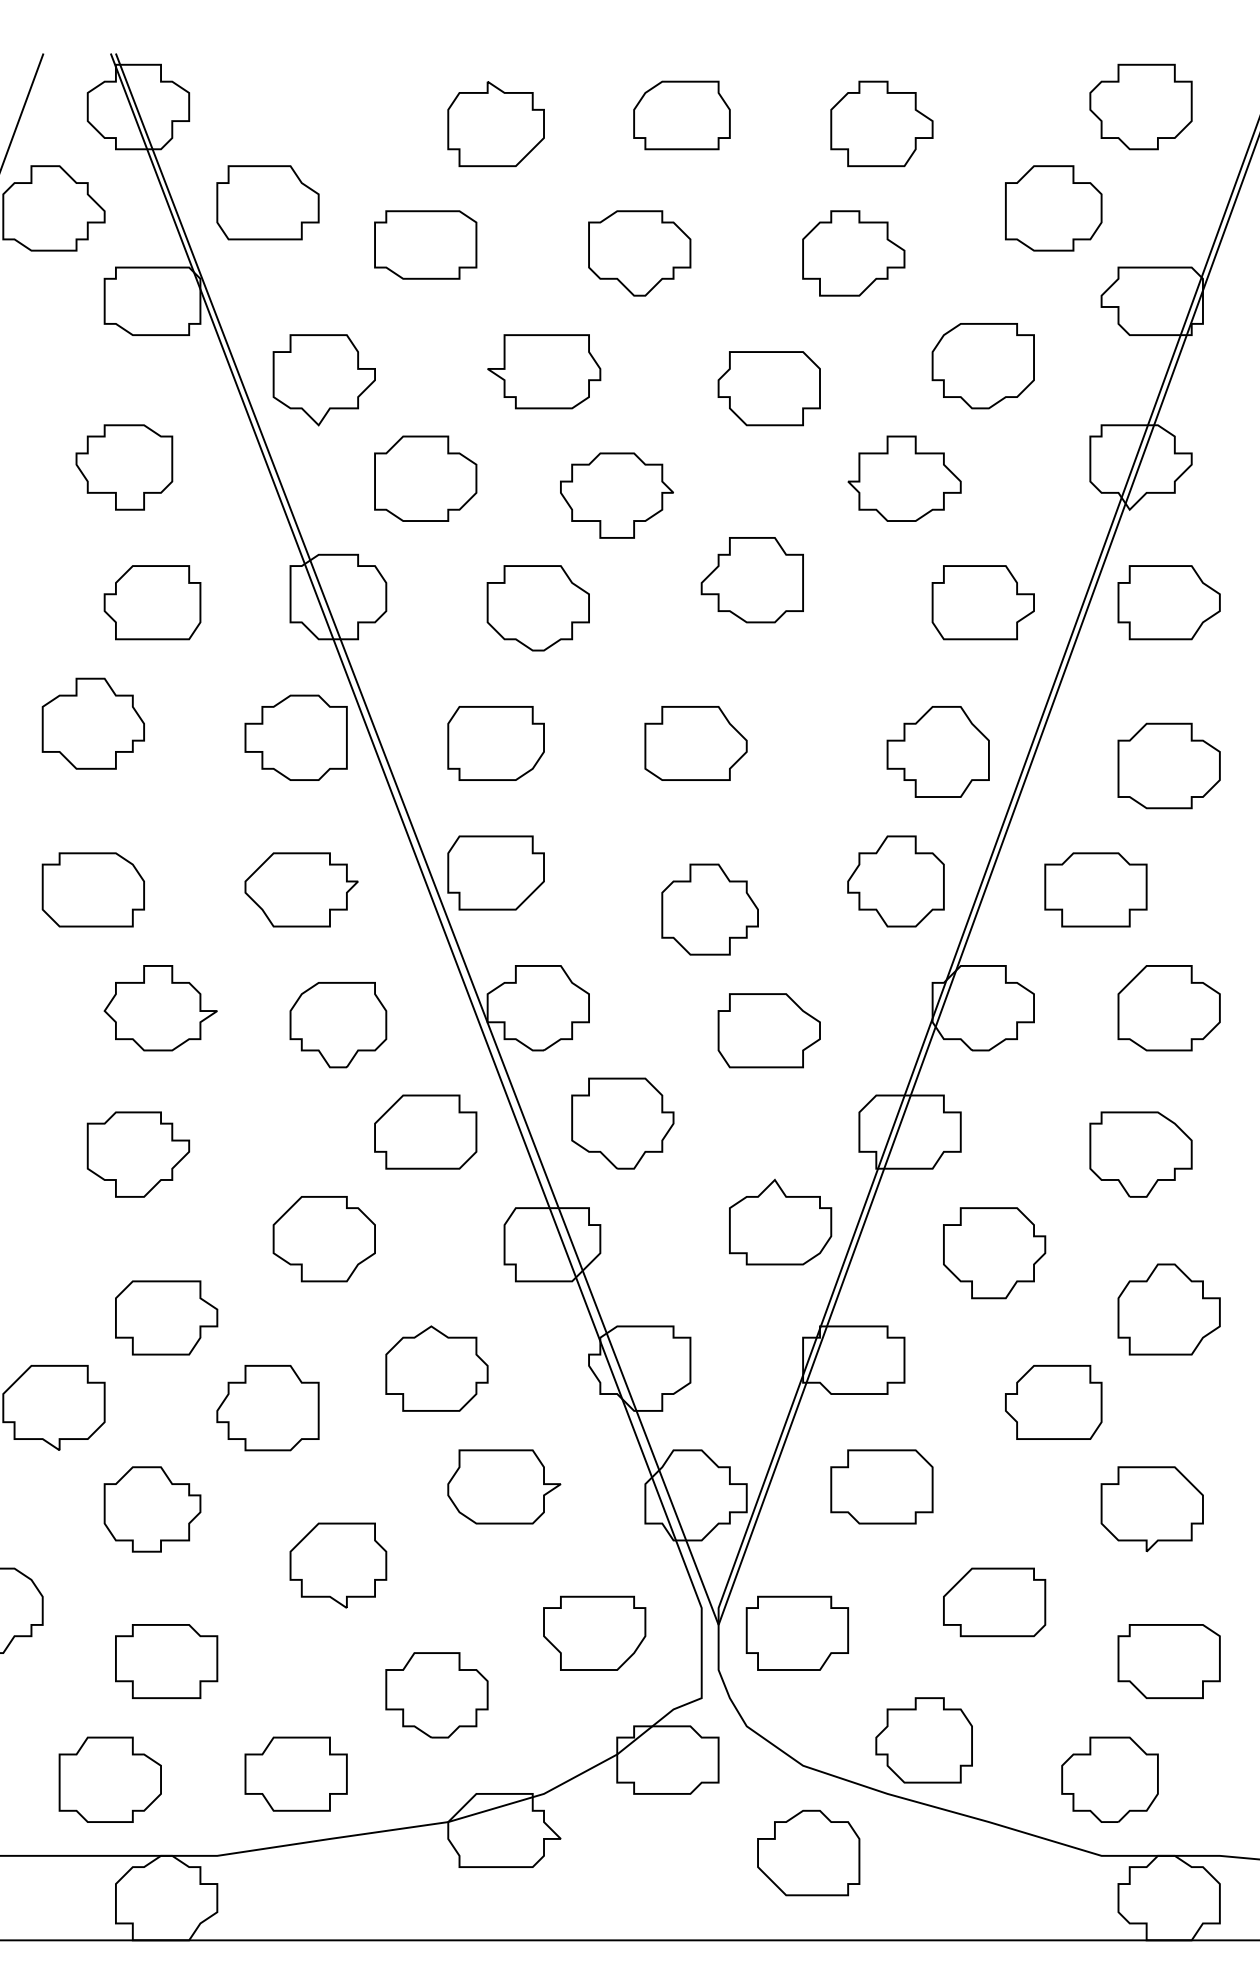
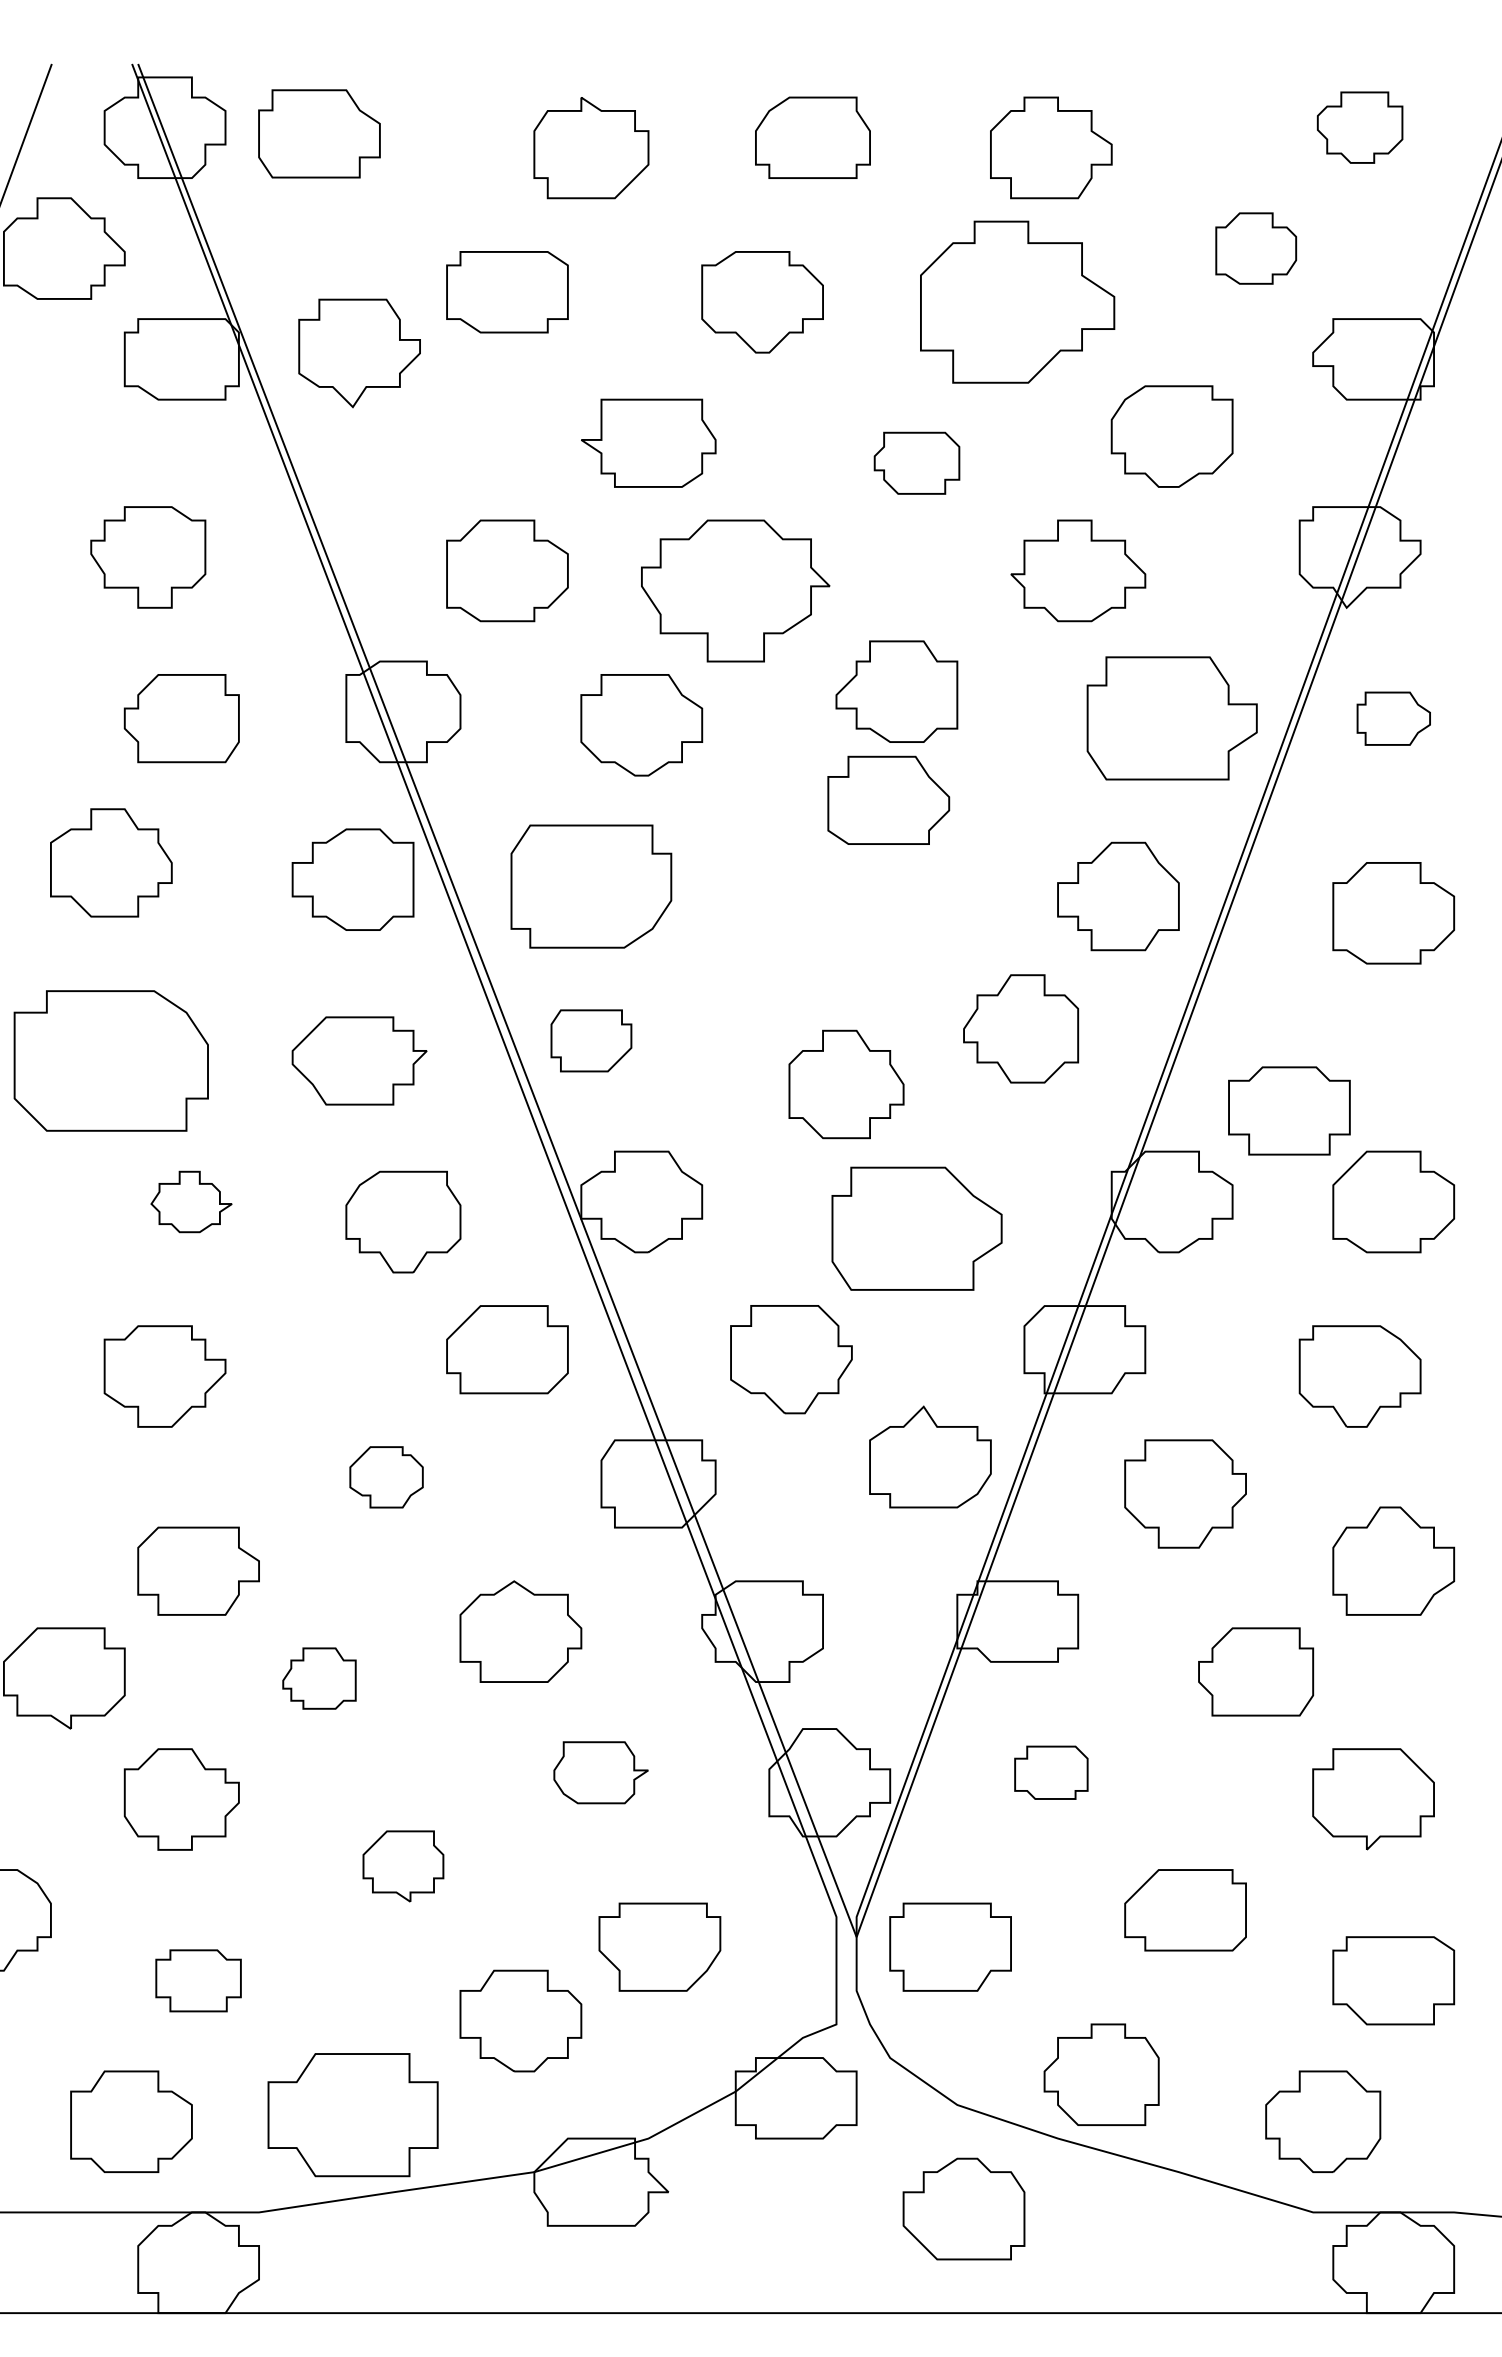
part: (1140, 106) -> (1359, 127), size x0.7
part: (268, 202) -> (319, 133), moved
part: (1054, 208) -> (1256, 248), size x0.7
part: (853, 253) -> (1017, 302), size x1.6
part: (324, 380) -> (359, 353), moved
part: (768, 387) -> (916, 462), size x0.7
part: (616, 495) -> (735, 590), size x1.4
part: (982, 602) -> (1171, 718), size x1.4
part: (1168, 602) -> (1393, 718), size x0.6
part: (496, 742) -> (591, 885), size x1.4
part: (695, 742) -> (888, 799), moved
part: (496, 872) -> (591, 1040), size x0.7
part: (896, 881) -> (1021, 1028), moved
part: (93, 889) -> (111, 1060), size x1.6
part: (1096, 889) -> (1289, 1110), moved
part: (160, 1007) -> (191, 1201), size x0.6
part: (768, 1030) -> (916, 1228), size x1.4
part: (622, 1123) -> (791, 1359), moved
part: (324, 1239) -> (386, 1477), size x0.6
part: (268, 1407) -> (319, 1678), size x0.6
part: (503, 1486) -> (600, 1772), size x0.7
part: (882, 1486) -> (1051, 1772), size x0.6
part: (338, 1565) -> (403, 1866), size x0.7
part: (594, 1632) -> (659, 1946), moved
part: (166, 1661) -> (198, 1980), size x0.7
part: (295, 1773) -> (352, 2114), size x1.4

